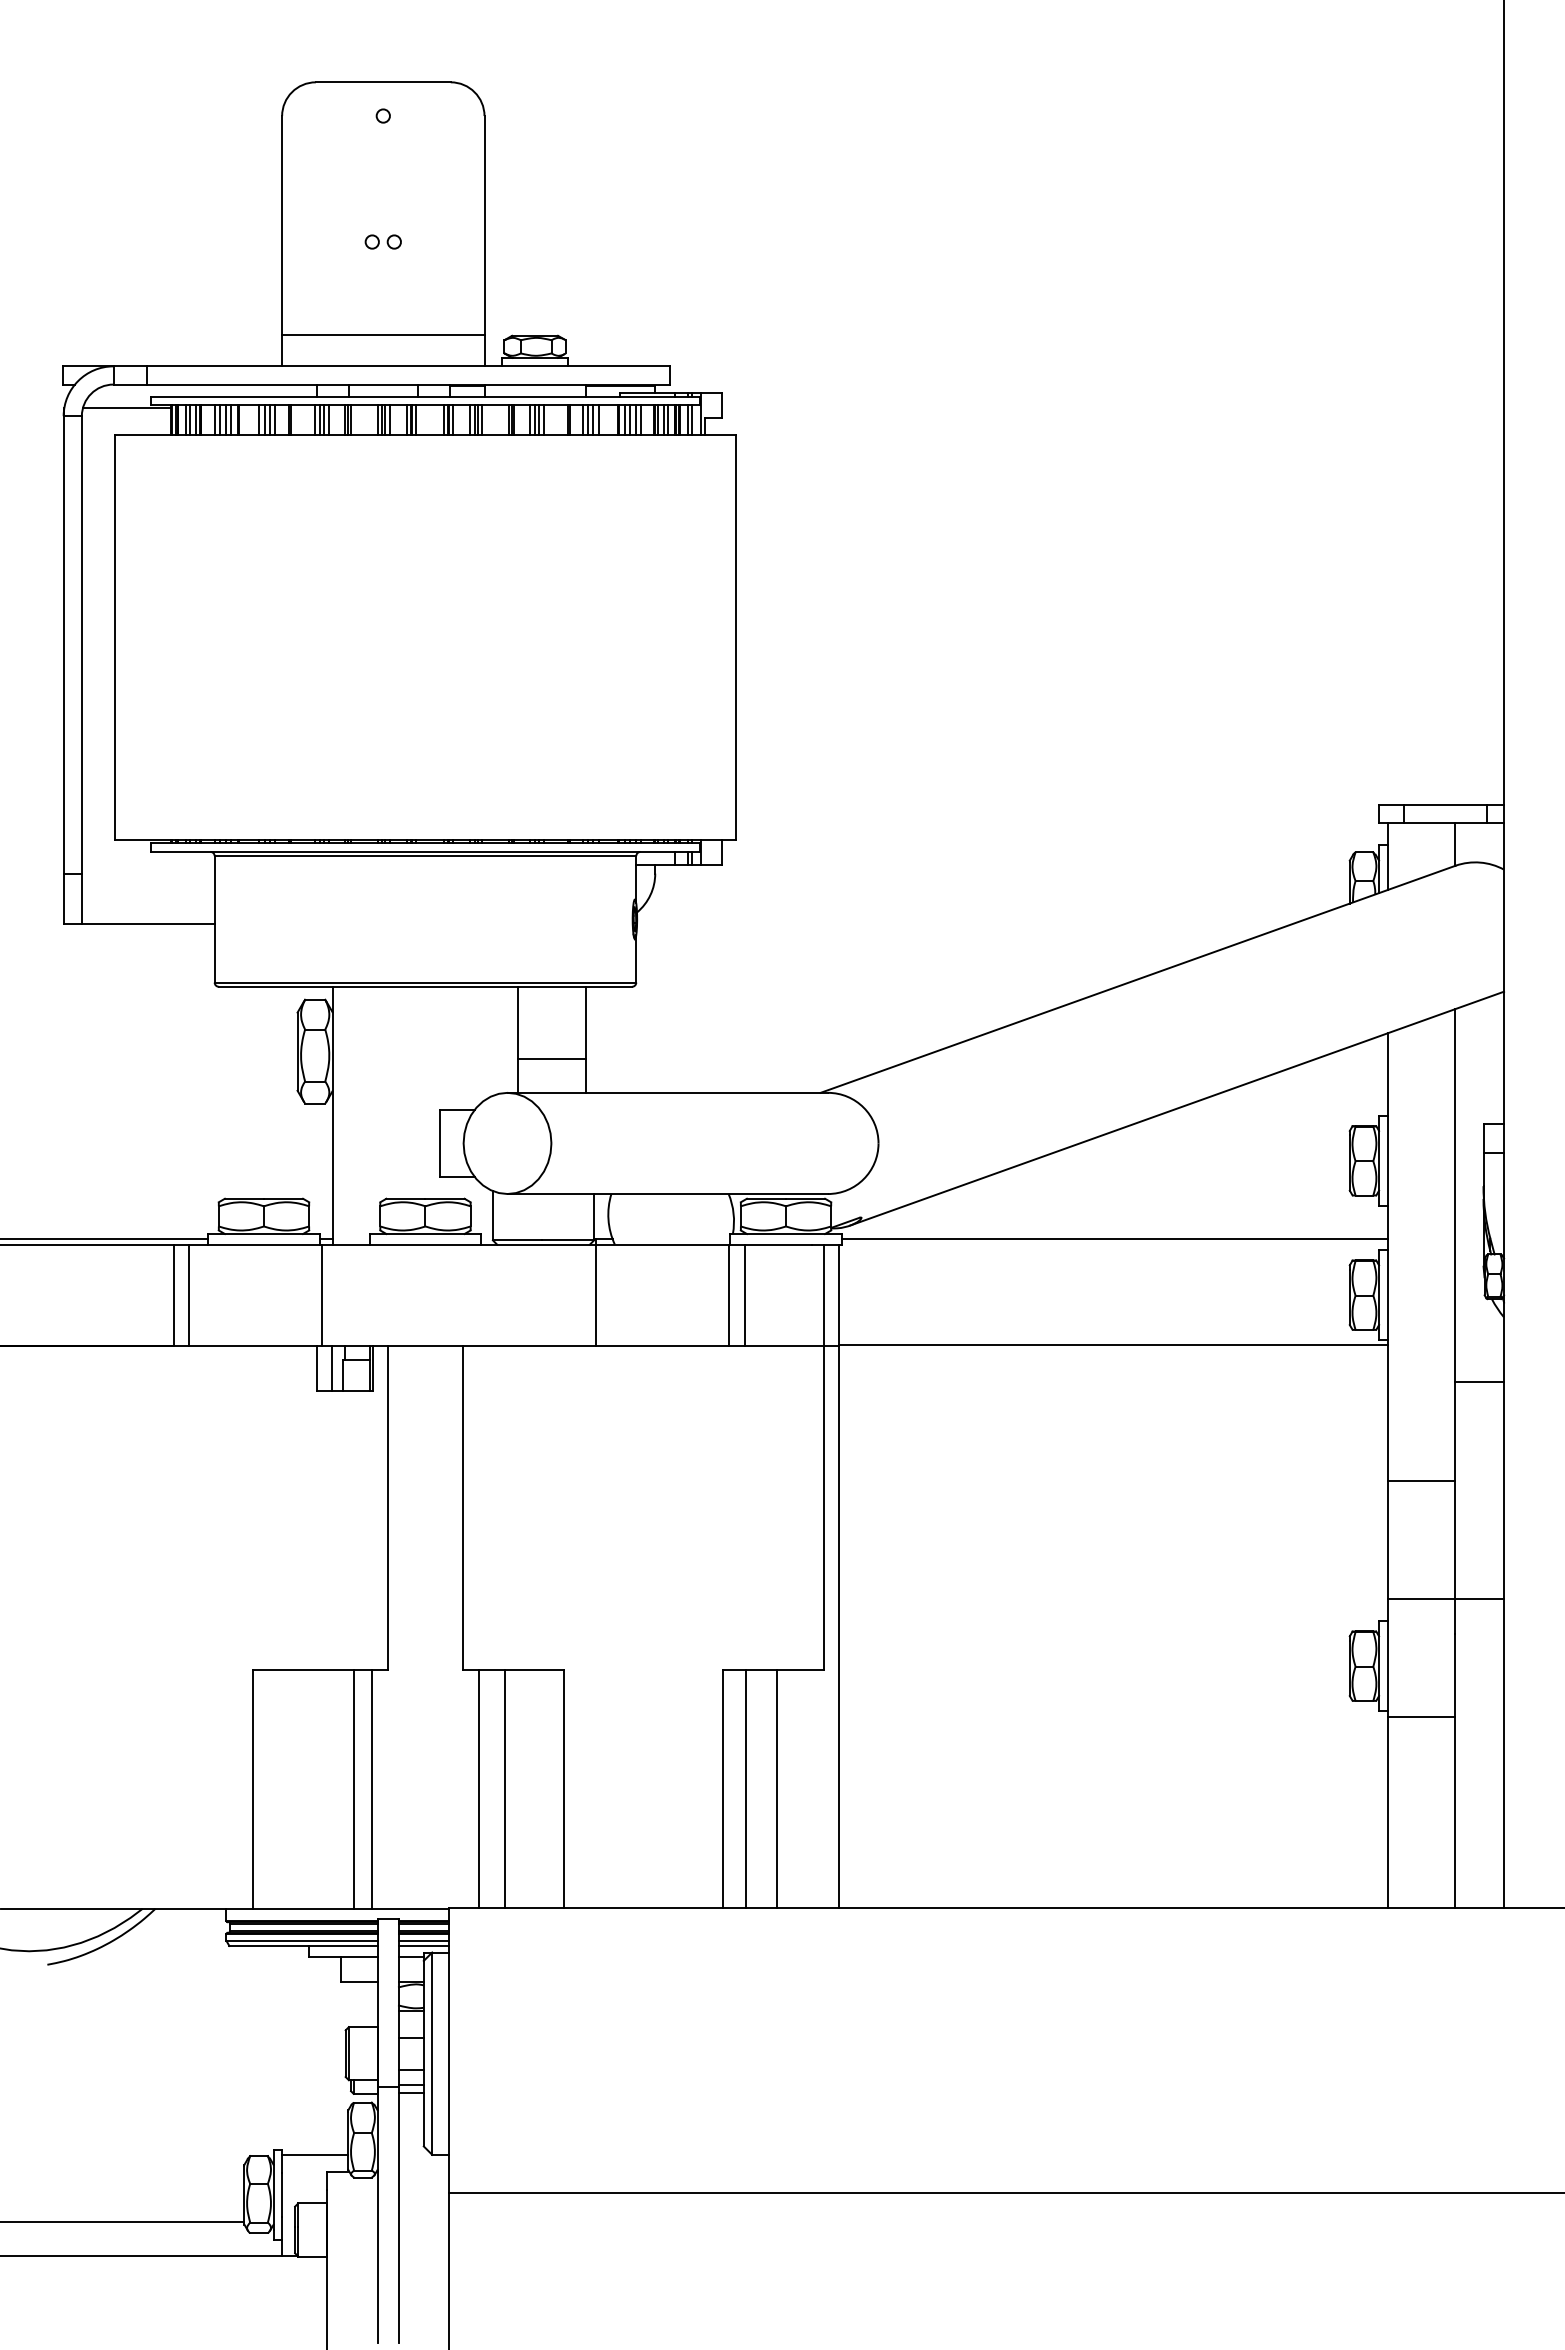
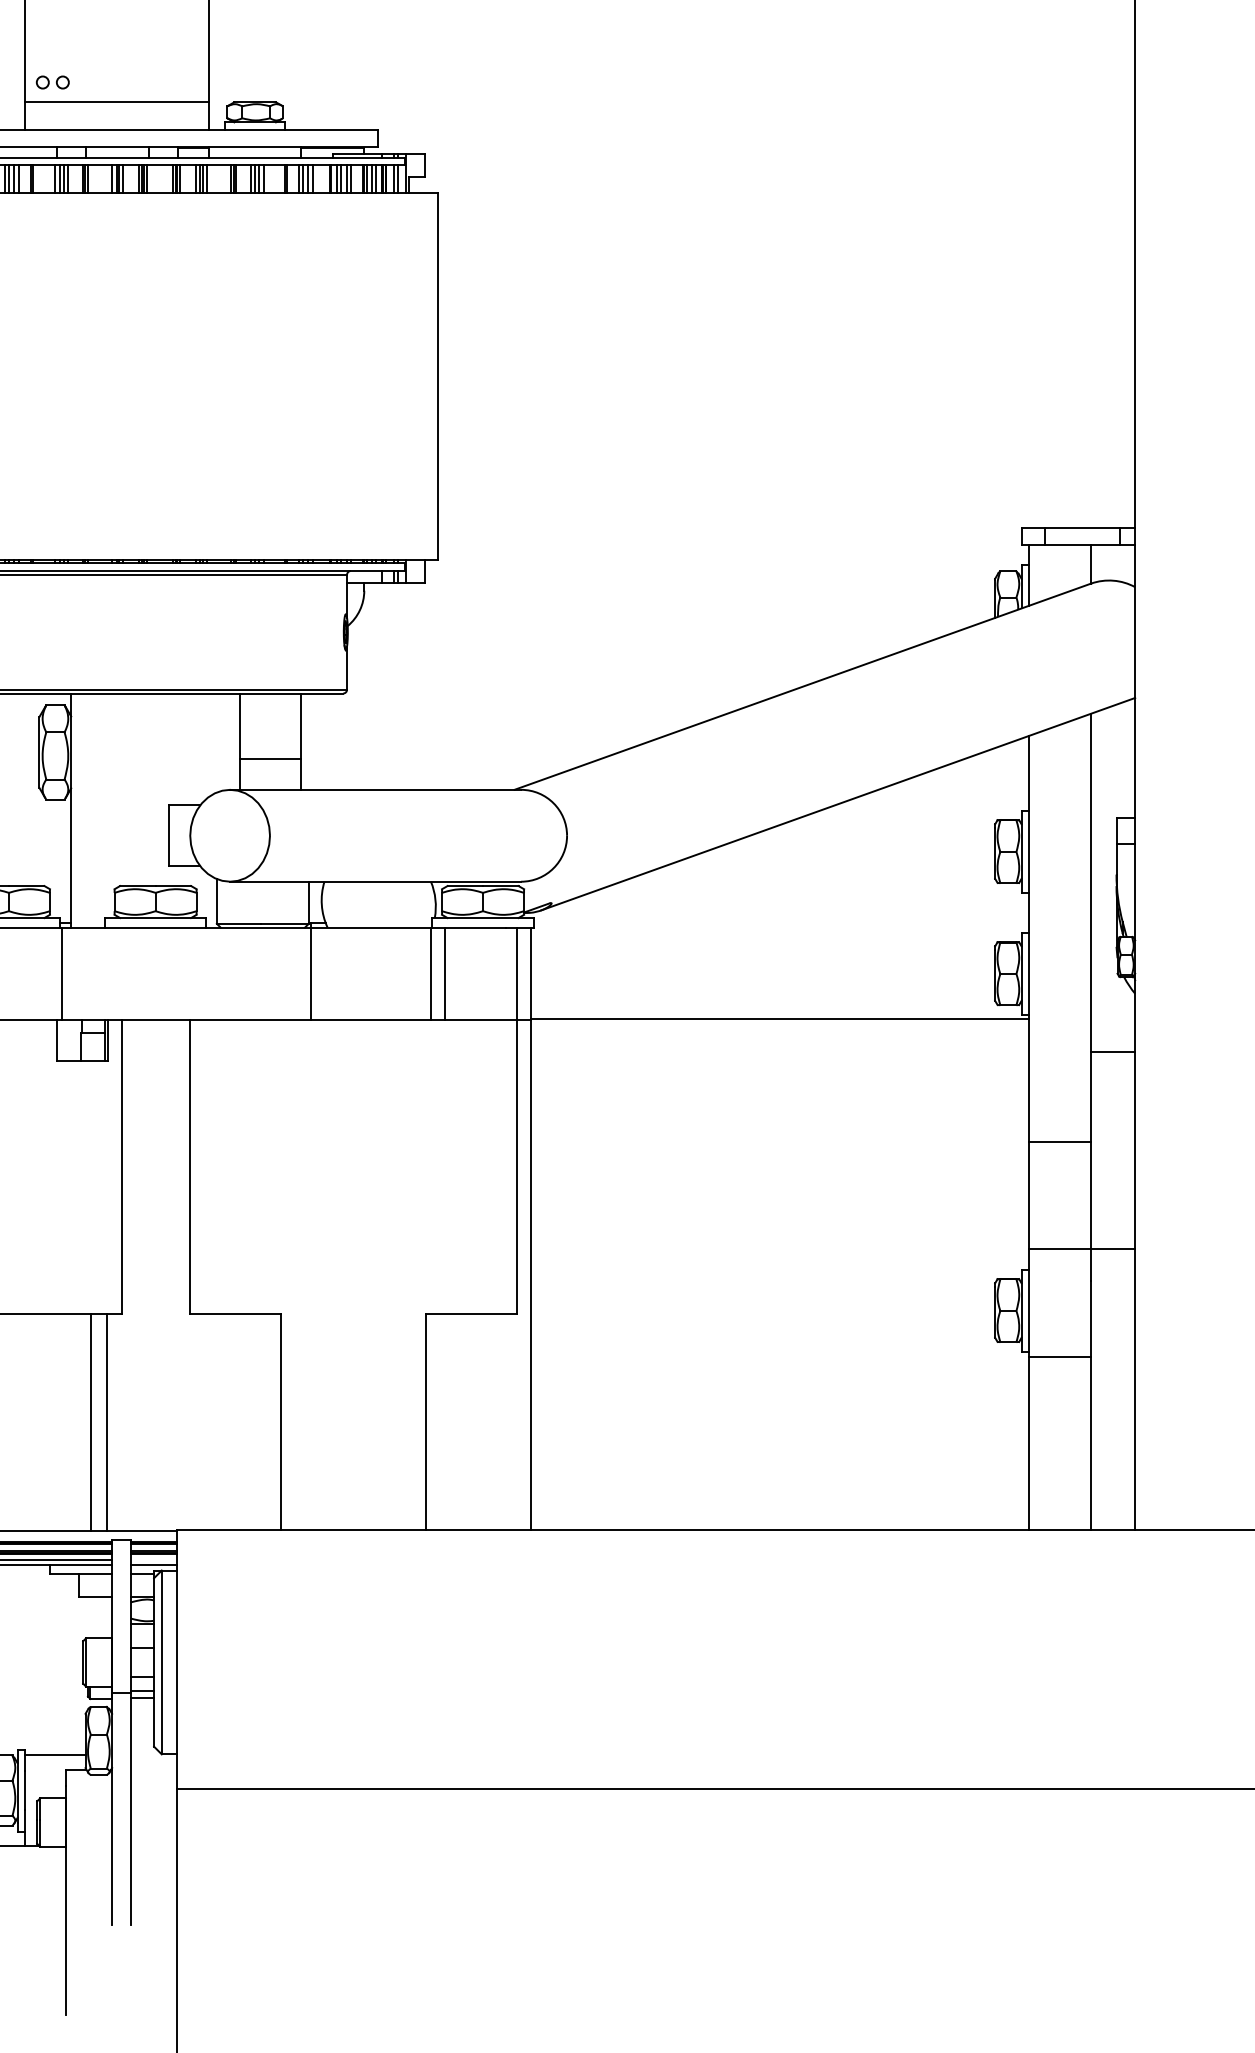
part: (382, 241) -> (52, 82), moved
line: (1114, 1239) -> (781, 923), removed
line: (331, 1367) -> (70, 1039), removed
line: (478, 1788) -> (203, 1421), removed
line: (504, 1788) -> (227, 1421), removed
line: (746, 1788) -> (447, 1421), removed
line: (777, 1788) -> (475, 1421), removed
line: (423, 1940) -> (153, 1559), removed

